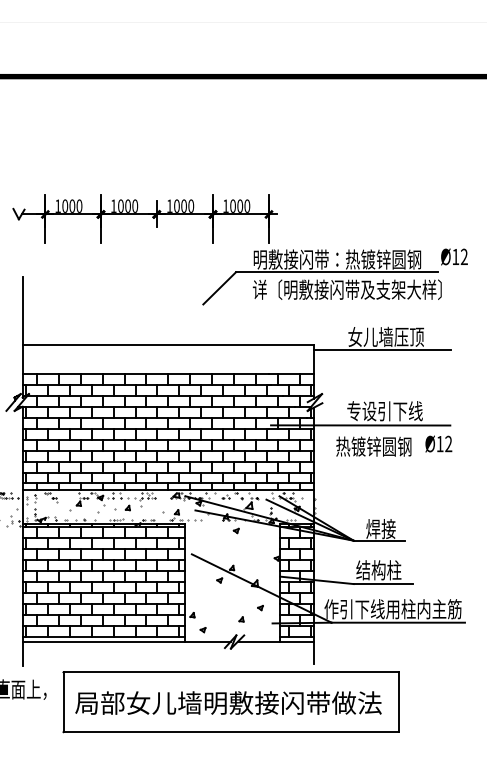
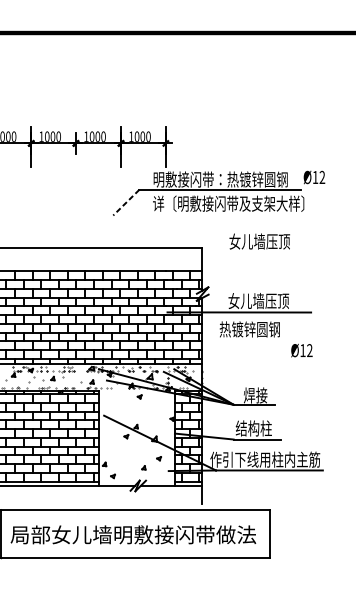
line: (219, 288) -> (126, 202), solid -> dashed
line: (381, 350) -> (256, 252), removed
text: (384, 411) -> (258, 301), 专设引下线 -> 女儿墙压顶
text: (438, 443) -> (301, 350), moved

